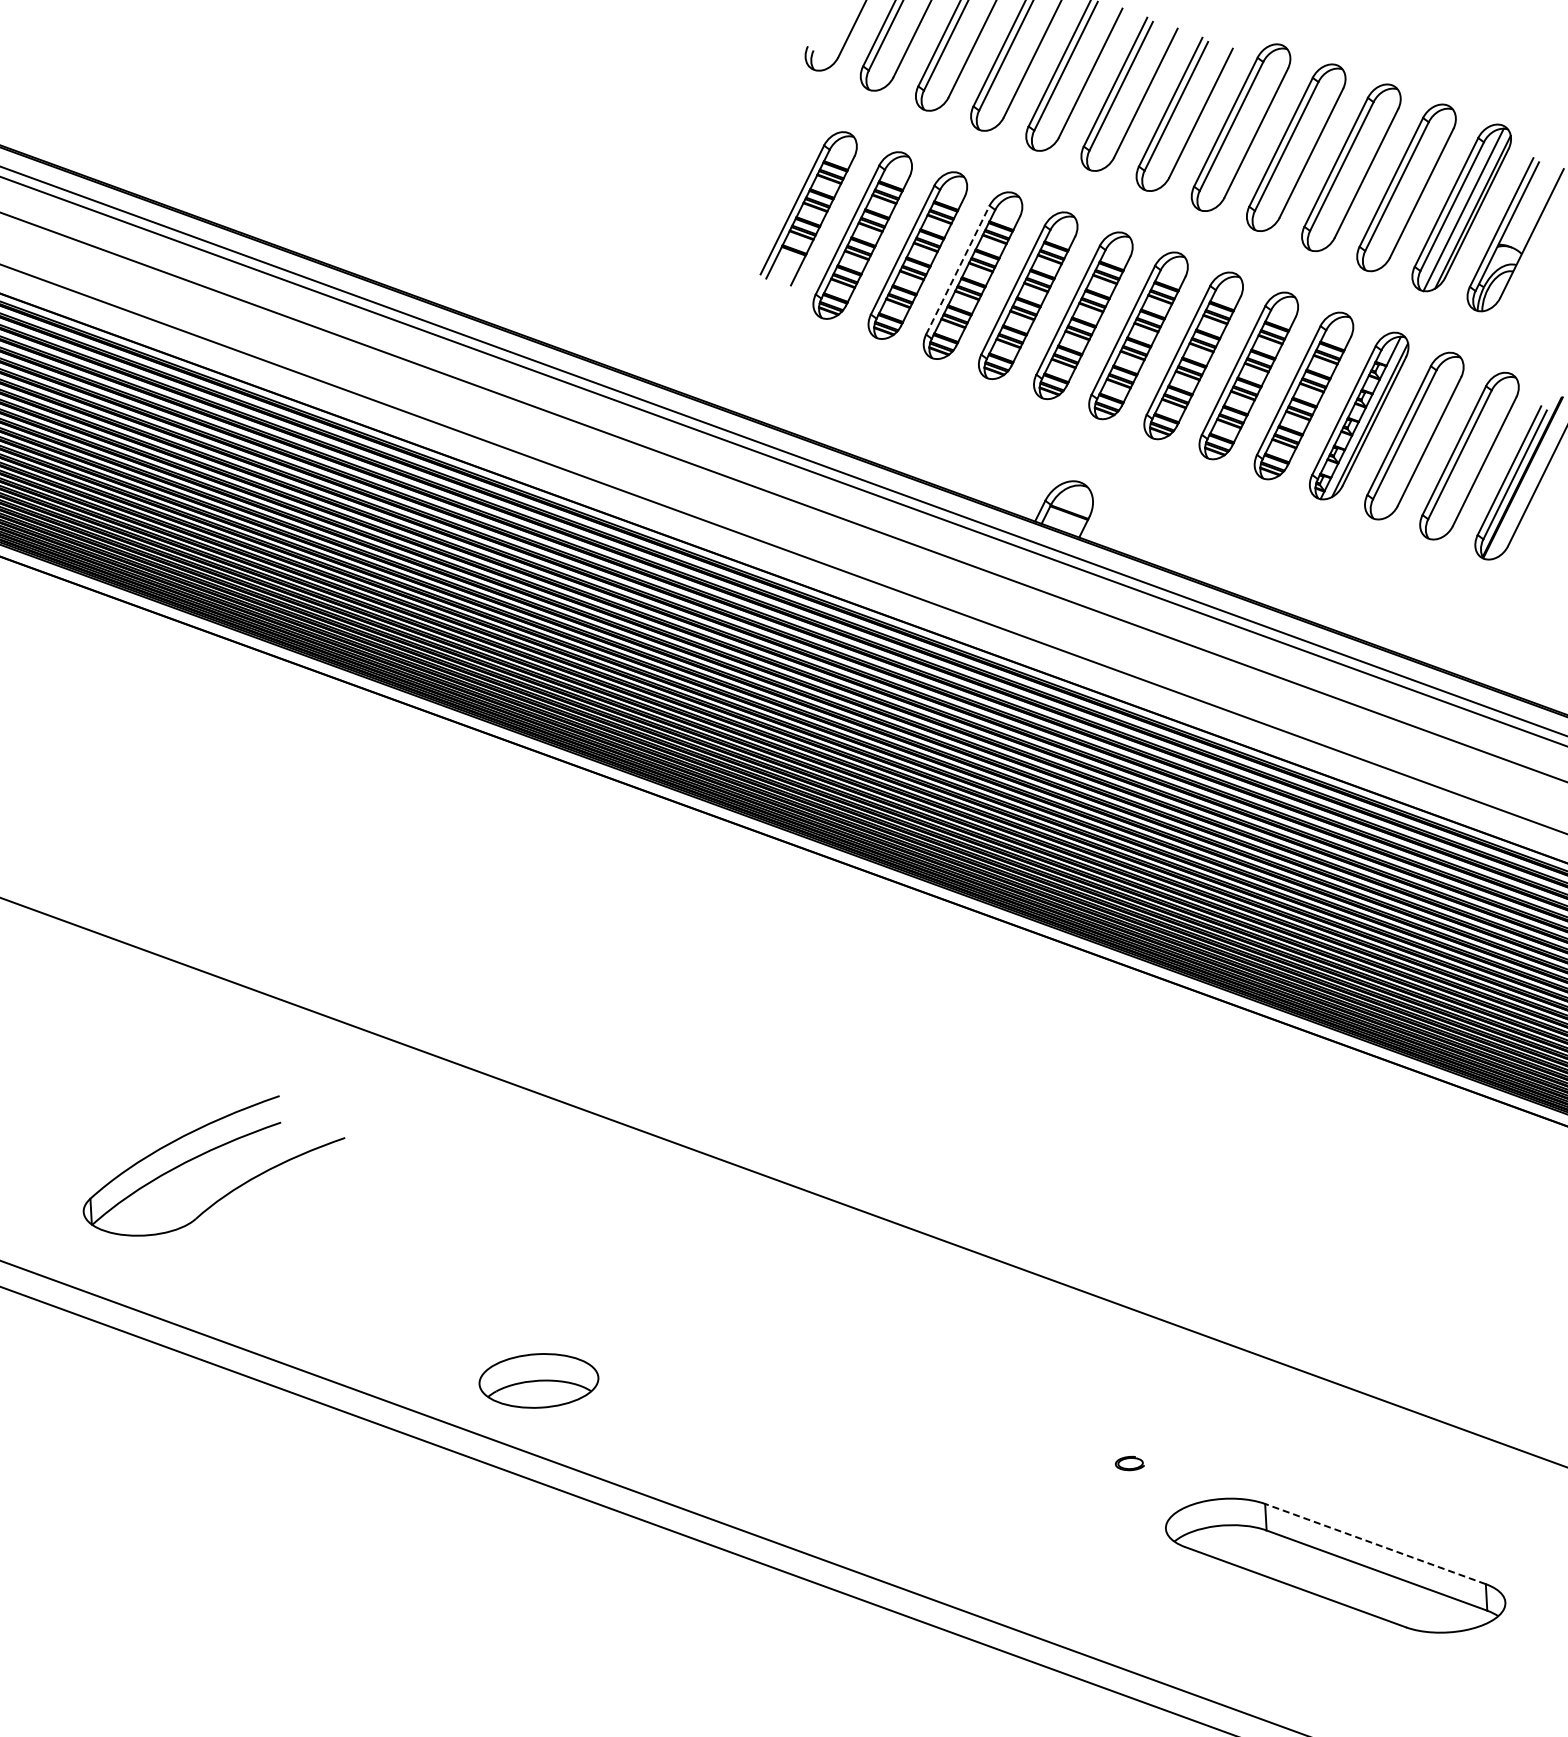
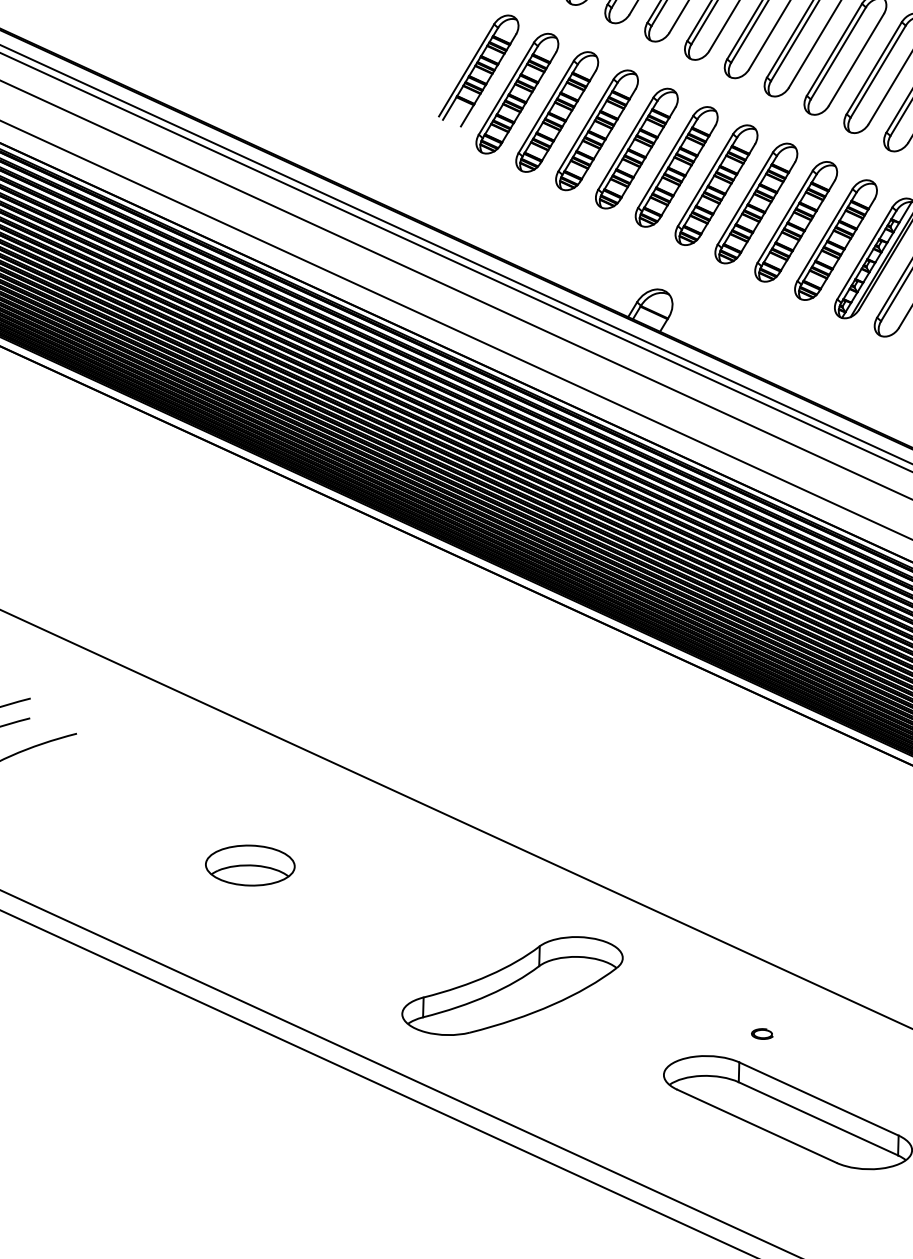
line: (957, 270) -> (585, 125), dashed -> solid
part: (538, 1380) -> (249, 865), moved
part: (954, 1426) -> (512, 985), added
part: (1129, 1463) -> (762, 1033), moved
line: (1375, 1543) -> (819, 1098), dashed -> solid

